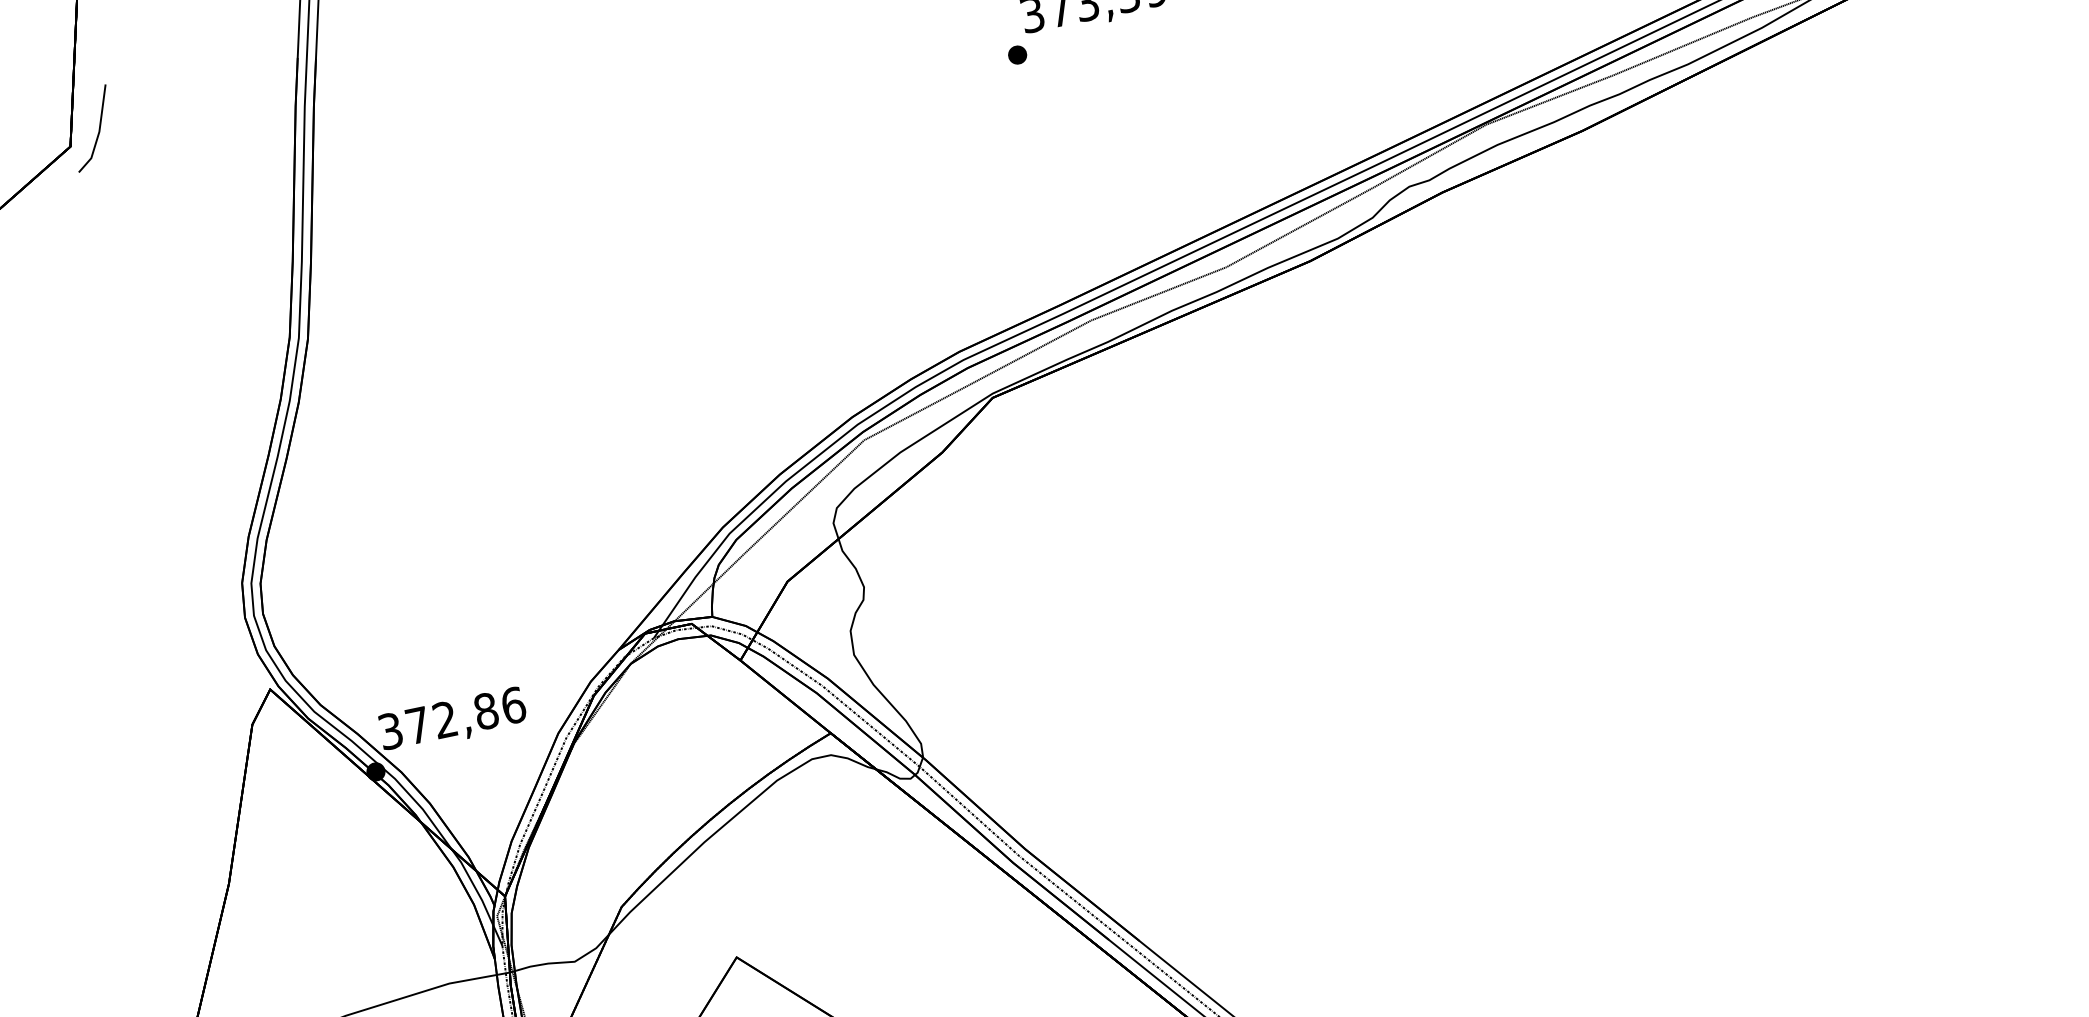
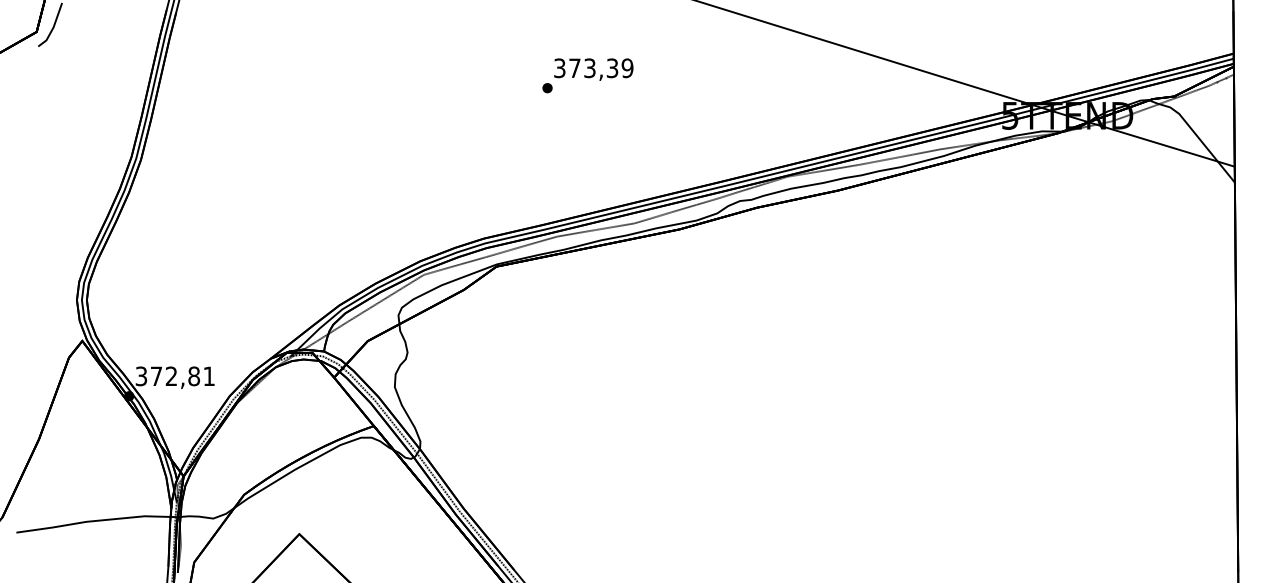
text: (514, 705) -> (209, 376), 372,86 -> 372,81

